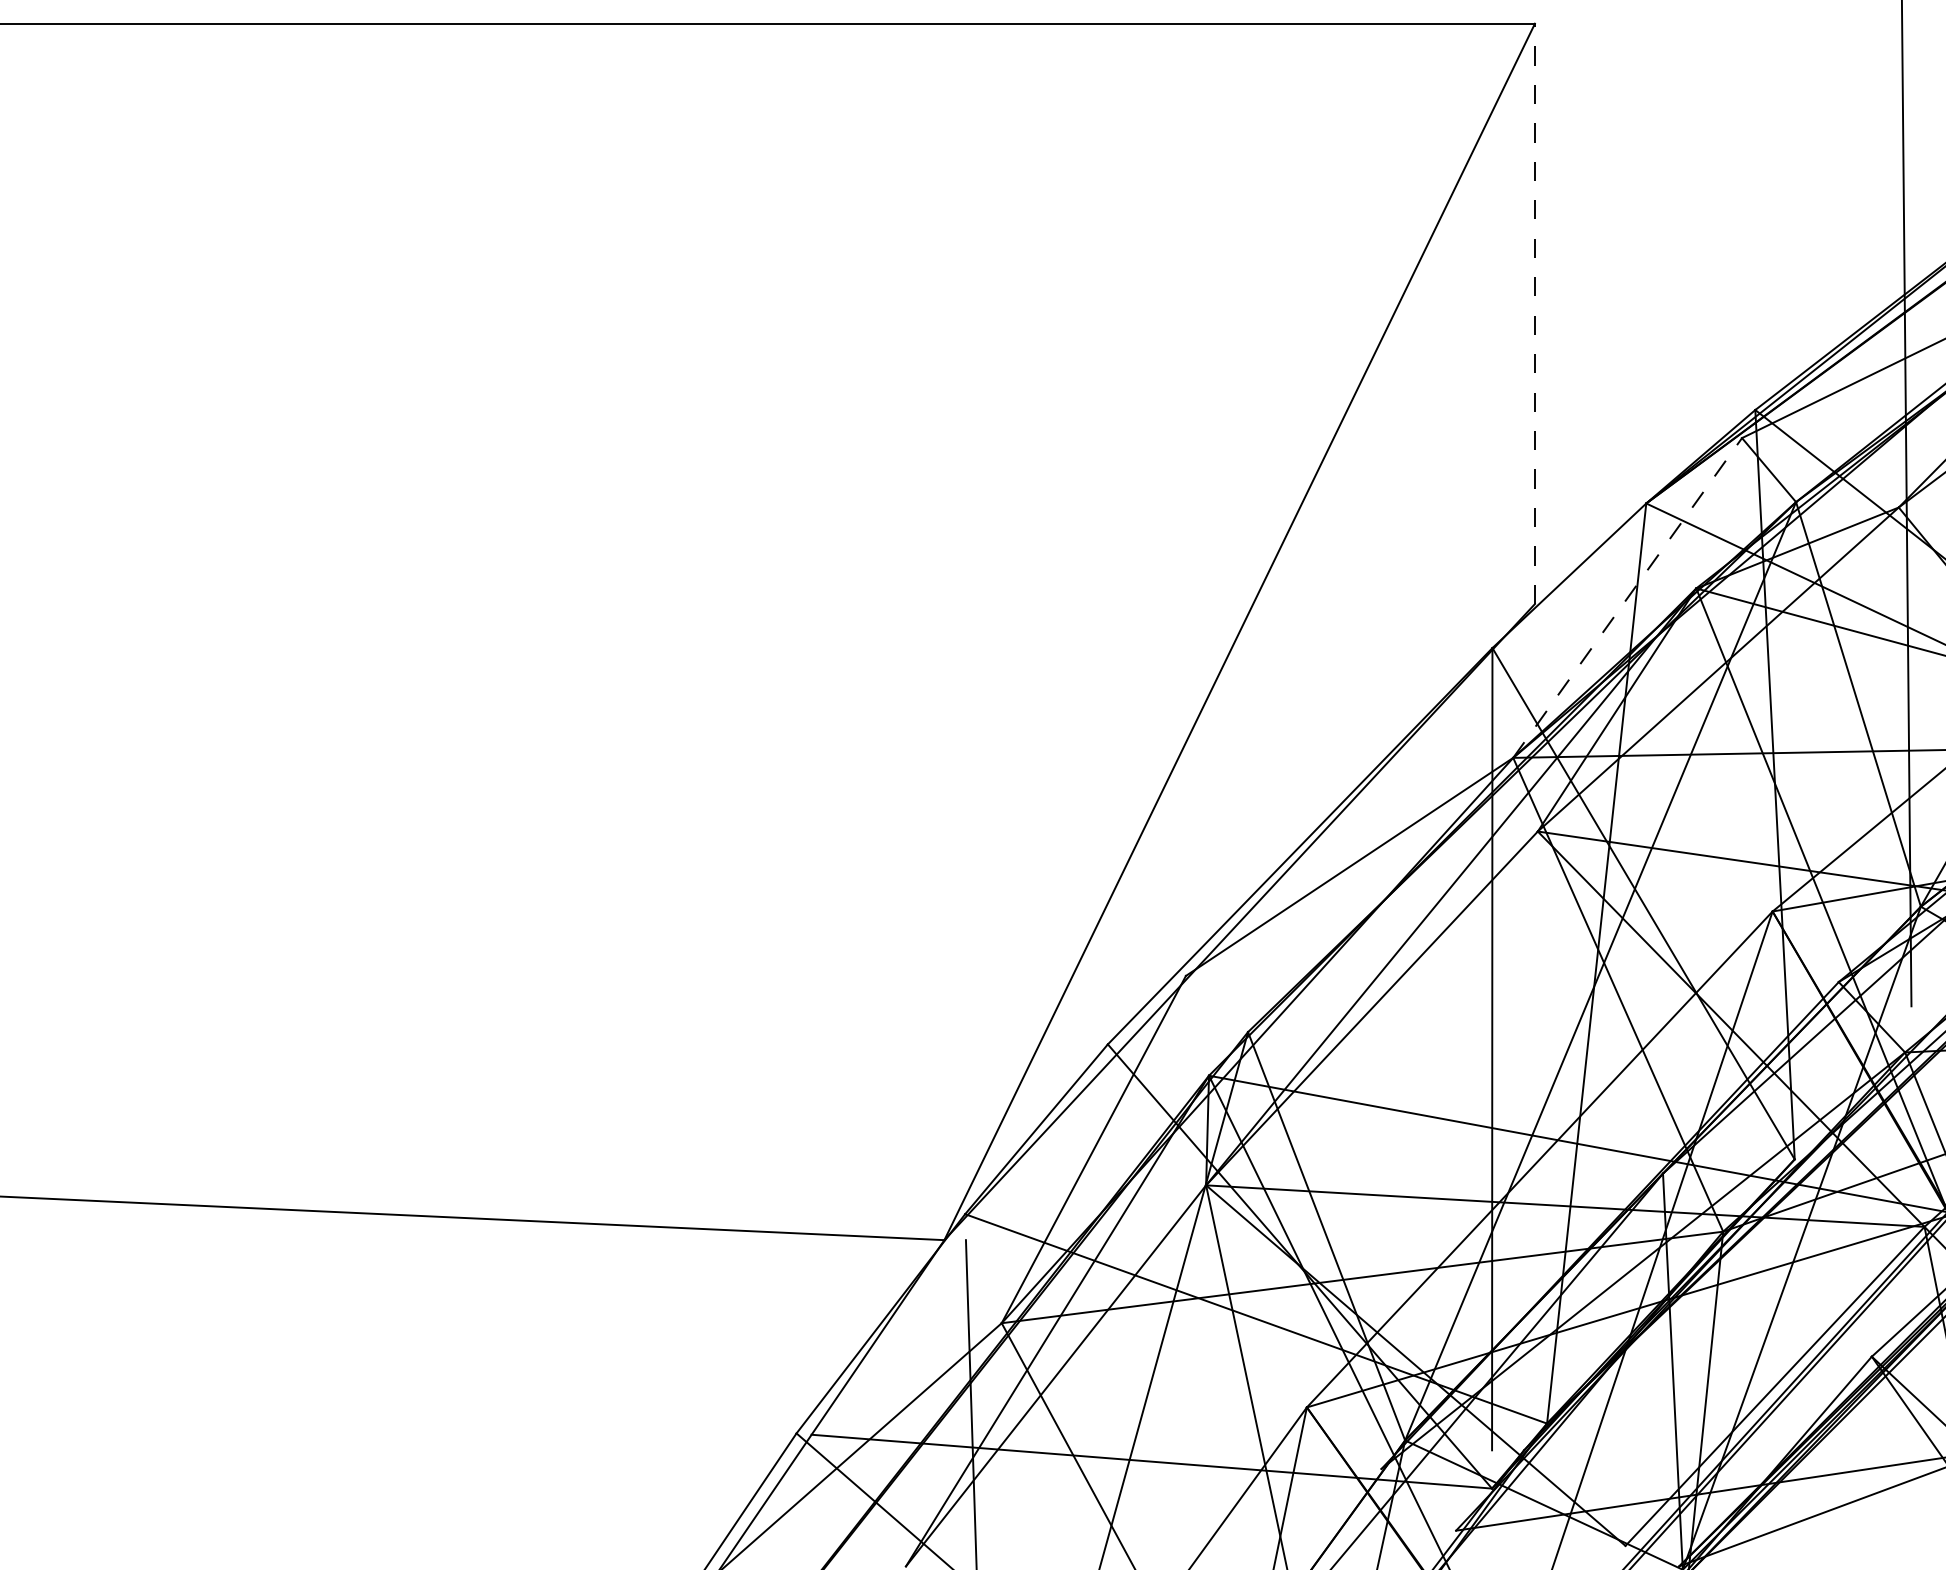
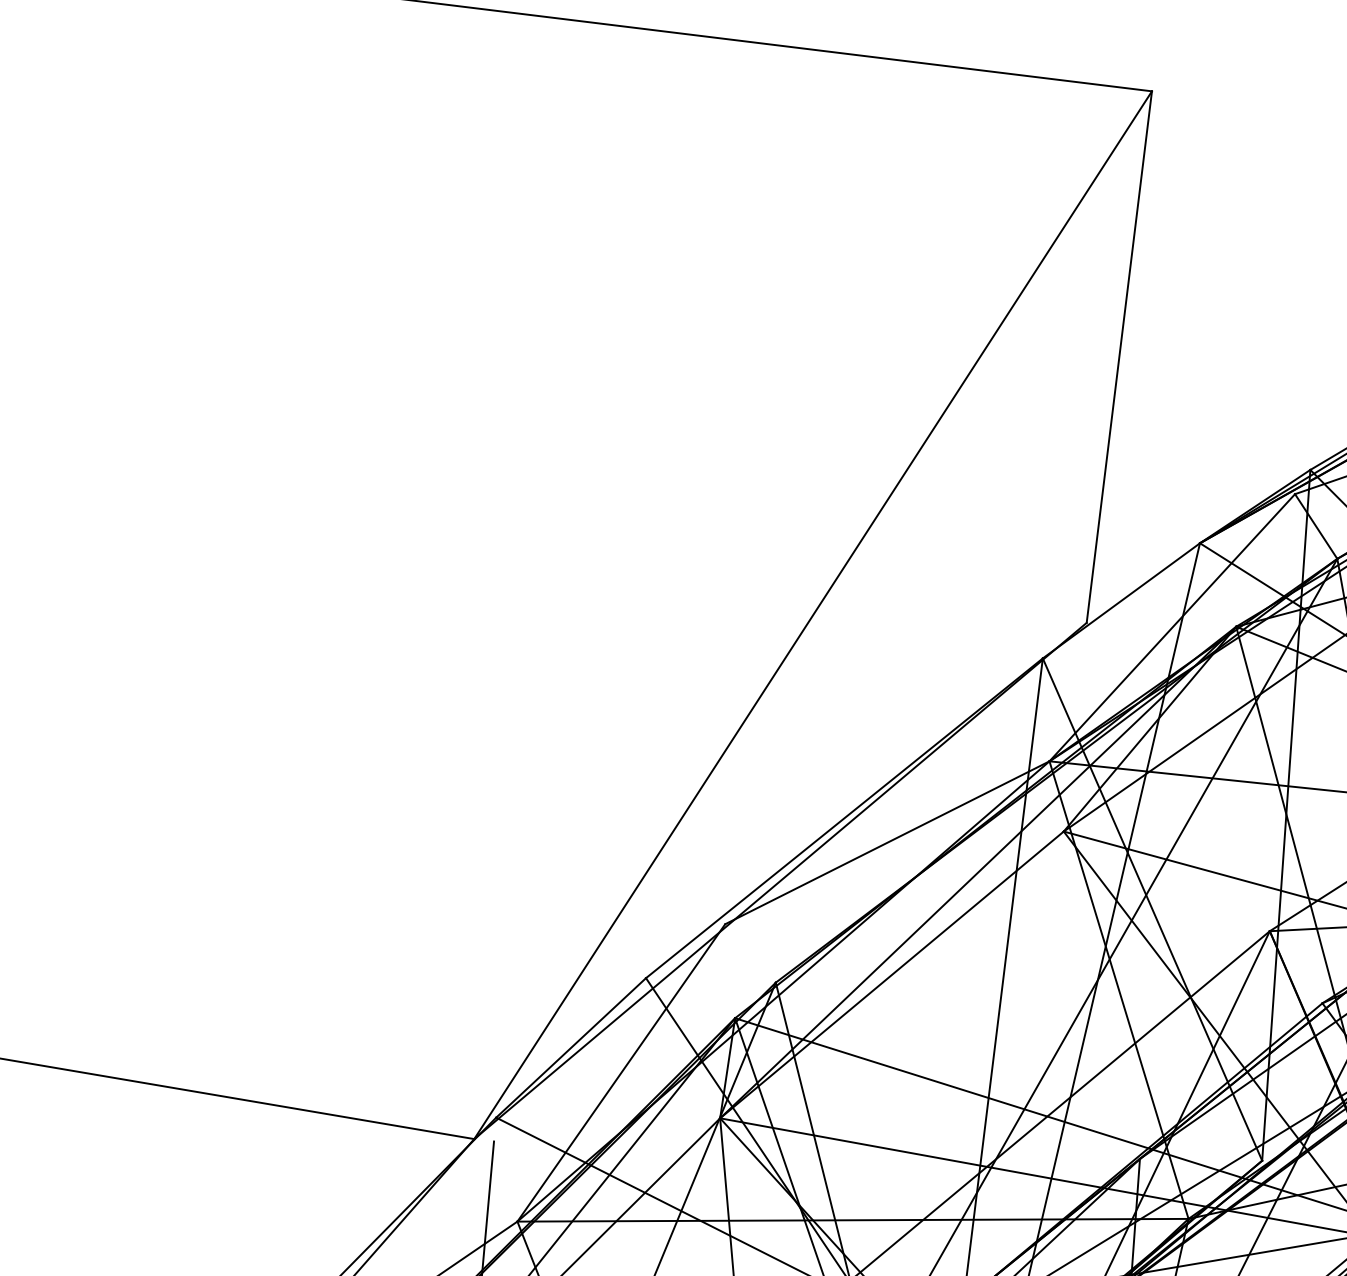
line: (1534, 313) -> (1118, 356), dashed -> solid
line: (1627, 597) -> (1172, 627), dashed -> solid

